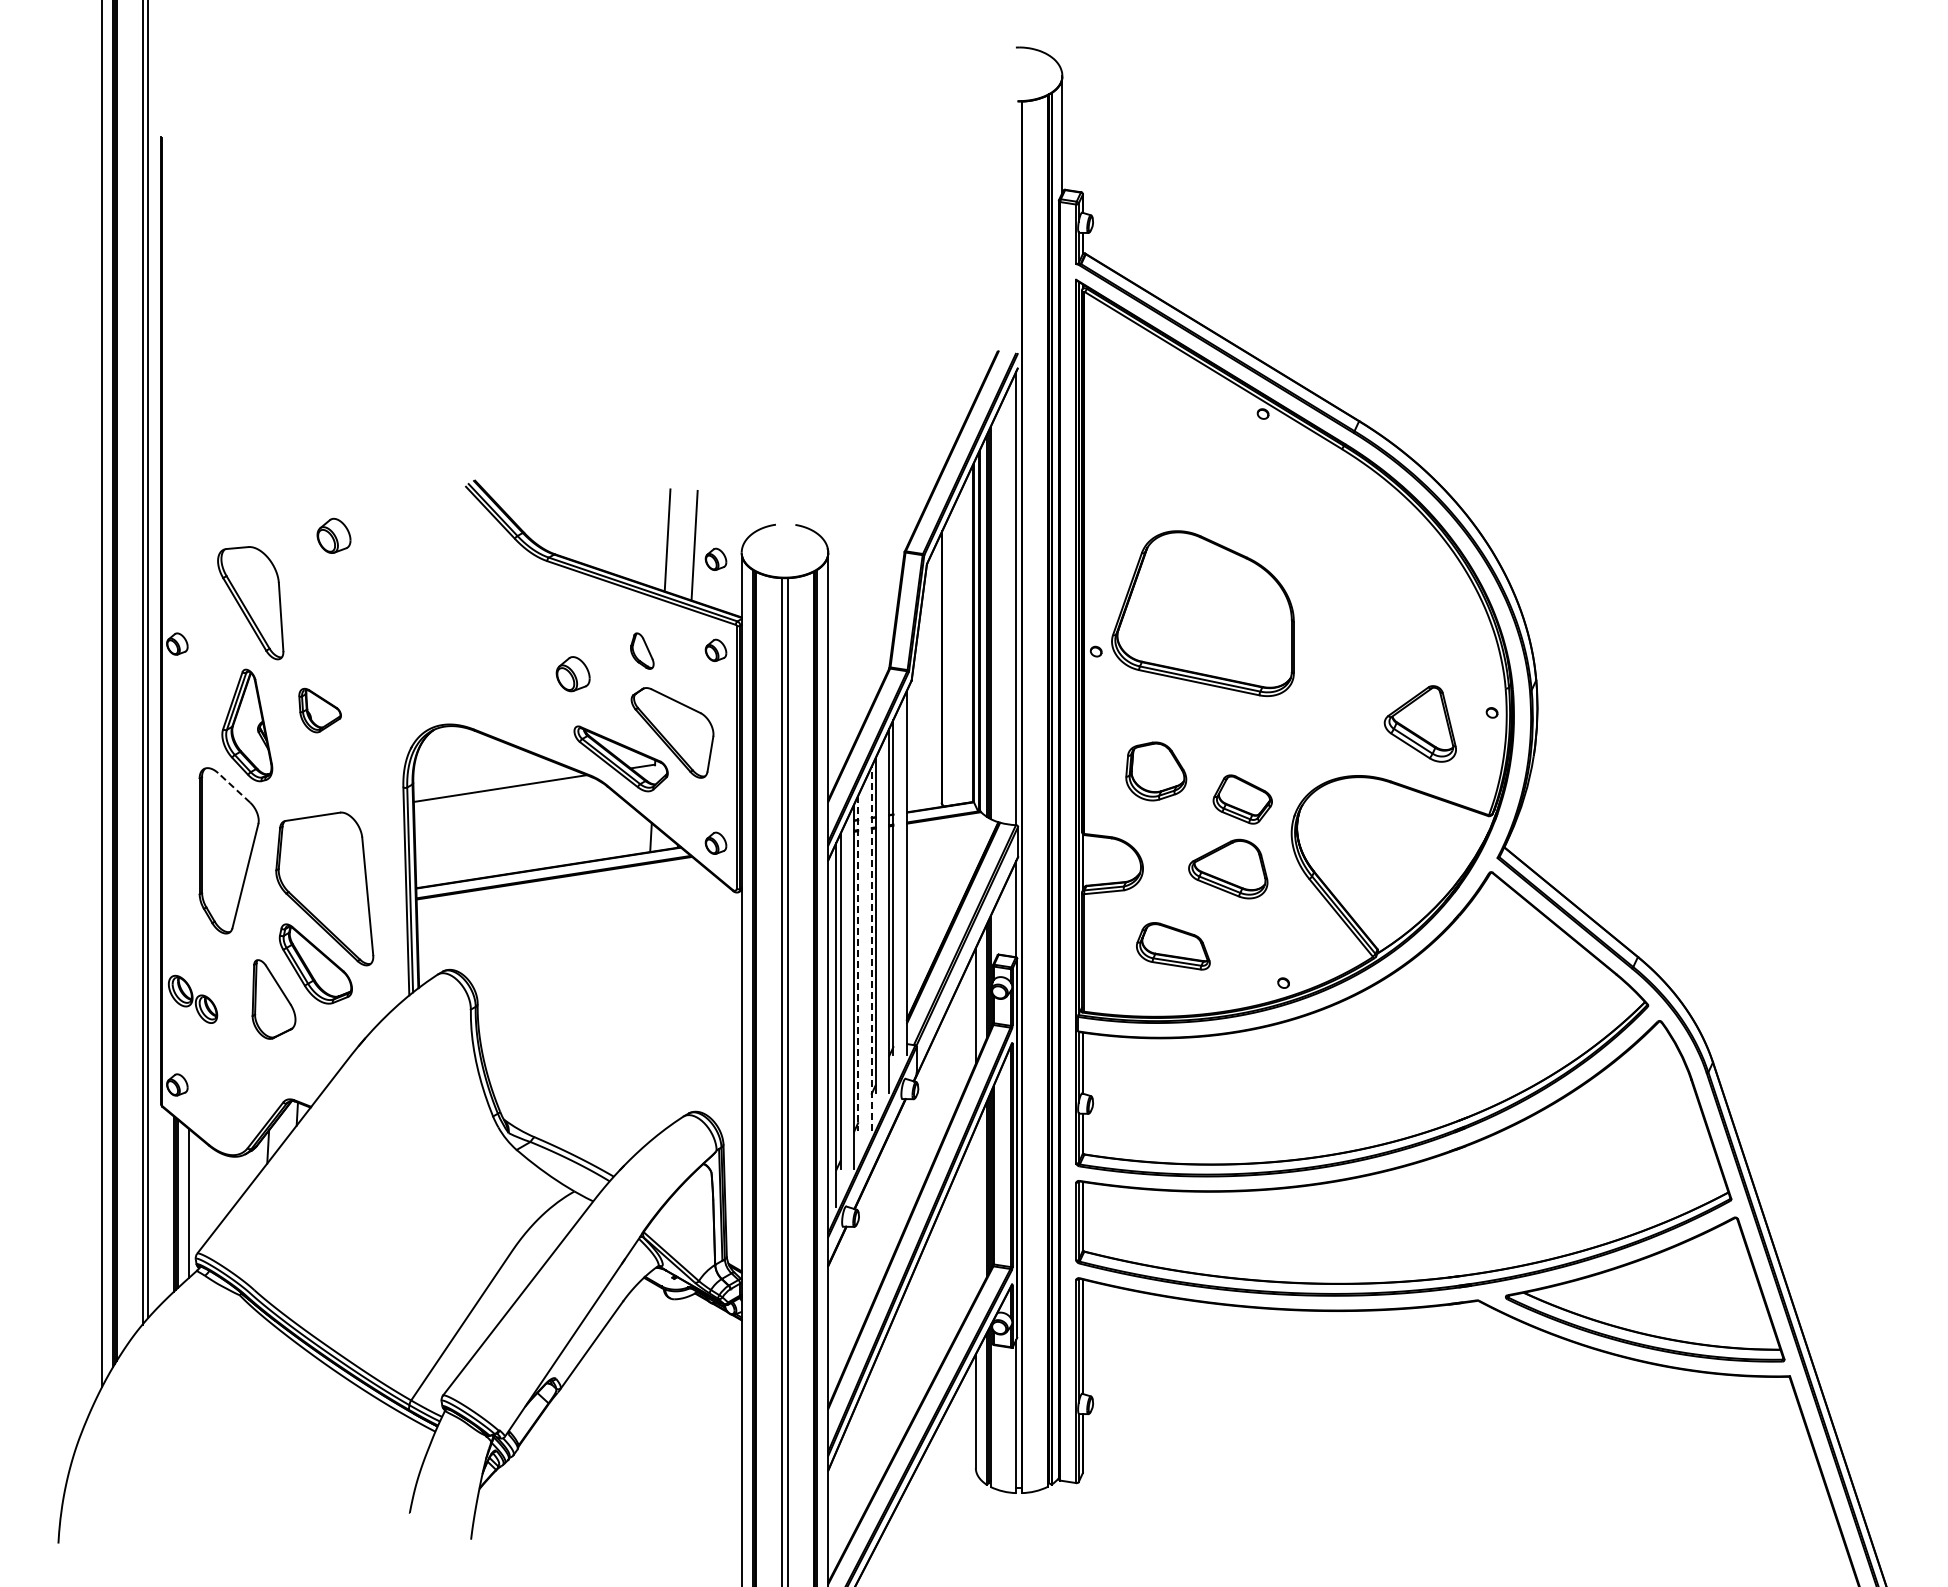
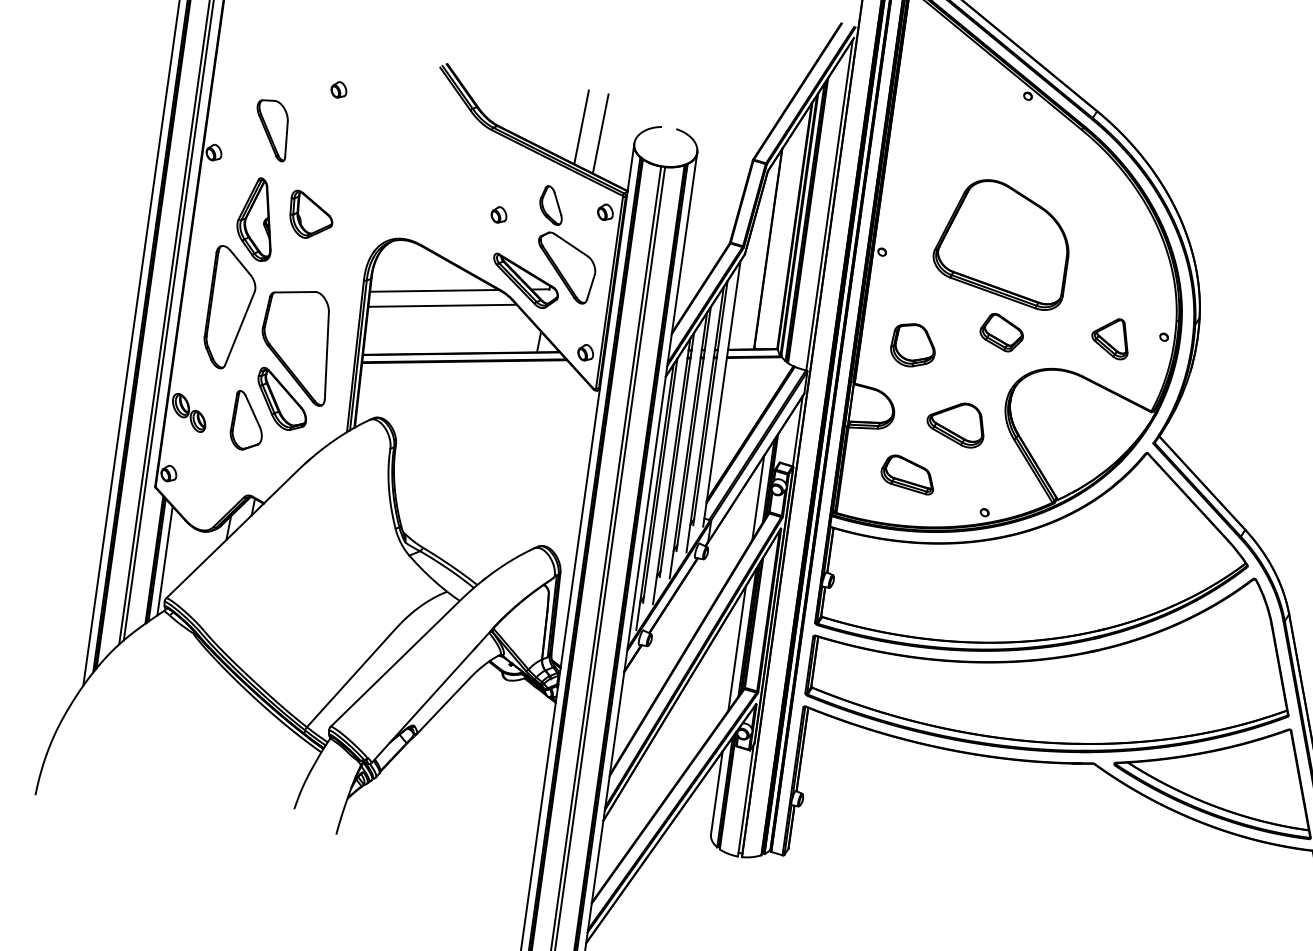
part: (333, 535) -> (338, 89), size x0.62
part: (715, 558) -> (614, 145), removed
part: (250, 602) -> (271, 129), size x0.71
part: (1202, 613) -> (1002, 242), moved
part: (642, 650) -> (552, 204), size x1.43
part: (572, 673) -> (498, 214), size x0.62
part: (319, 710) -> (310, 215), size x1.43
part: (1420, 724) -> (1110, 338), size x0.71
line: (234, 787) -> (241, 262), dashed -> solid
part: (1242, 799) -> (1001, 332), moved
line: (513, 806) -> (442, 305), added
line: (871, 948) -> (688, 445), dashed -> solid
line: (858, 963) -> (677, 454), dashed -> solid
line: (975, 1212) -> (736, 648), added

